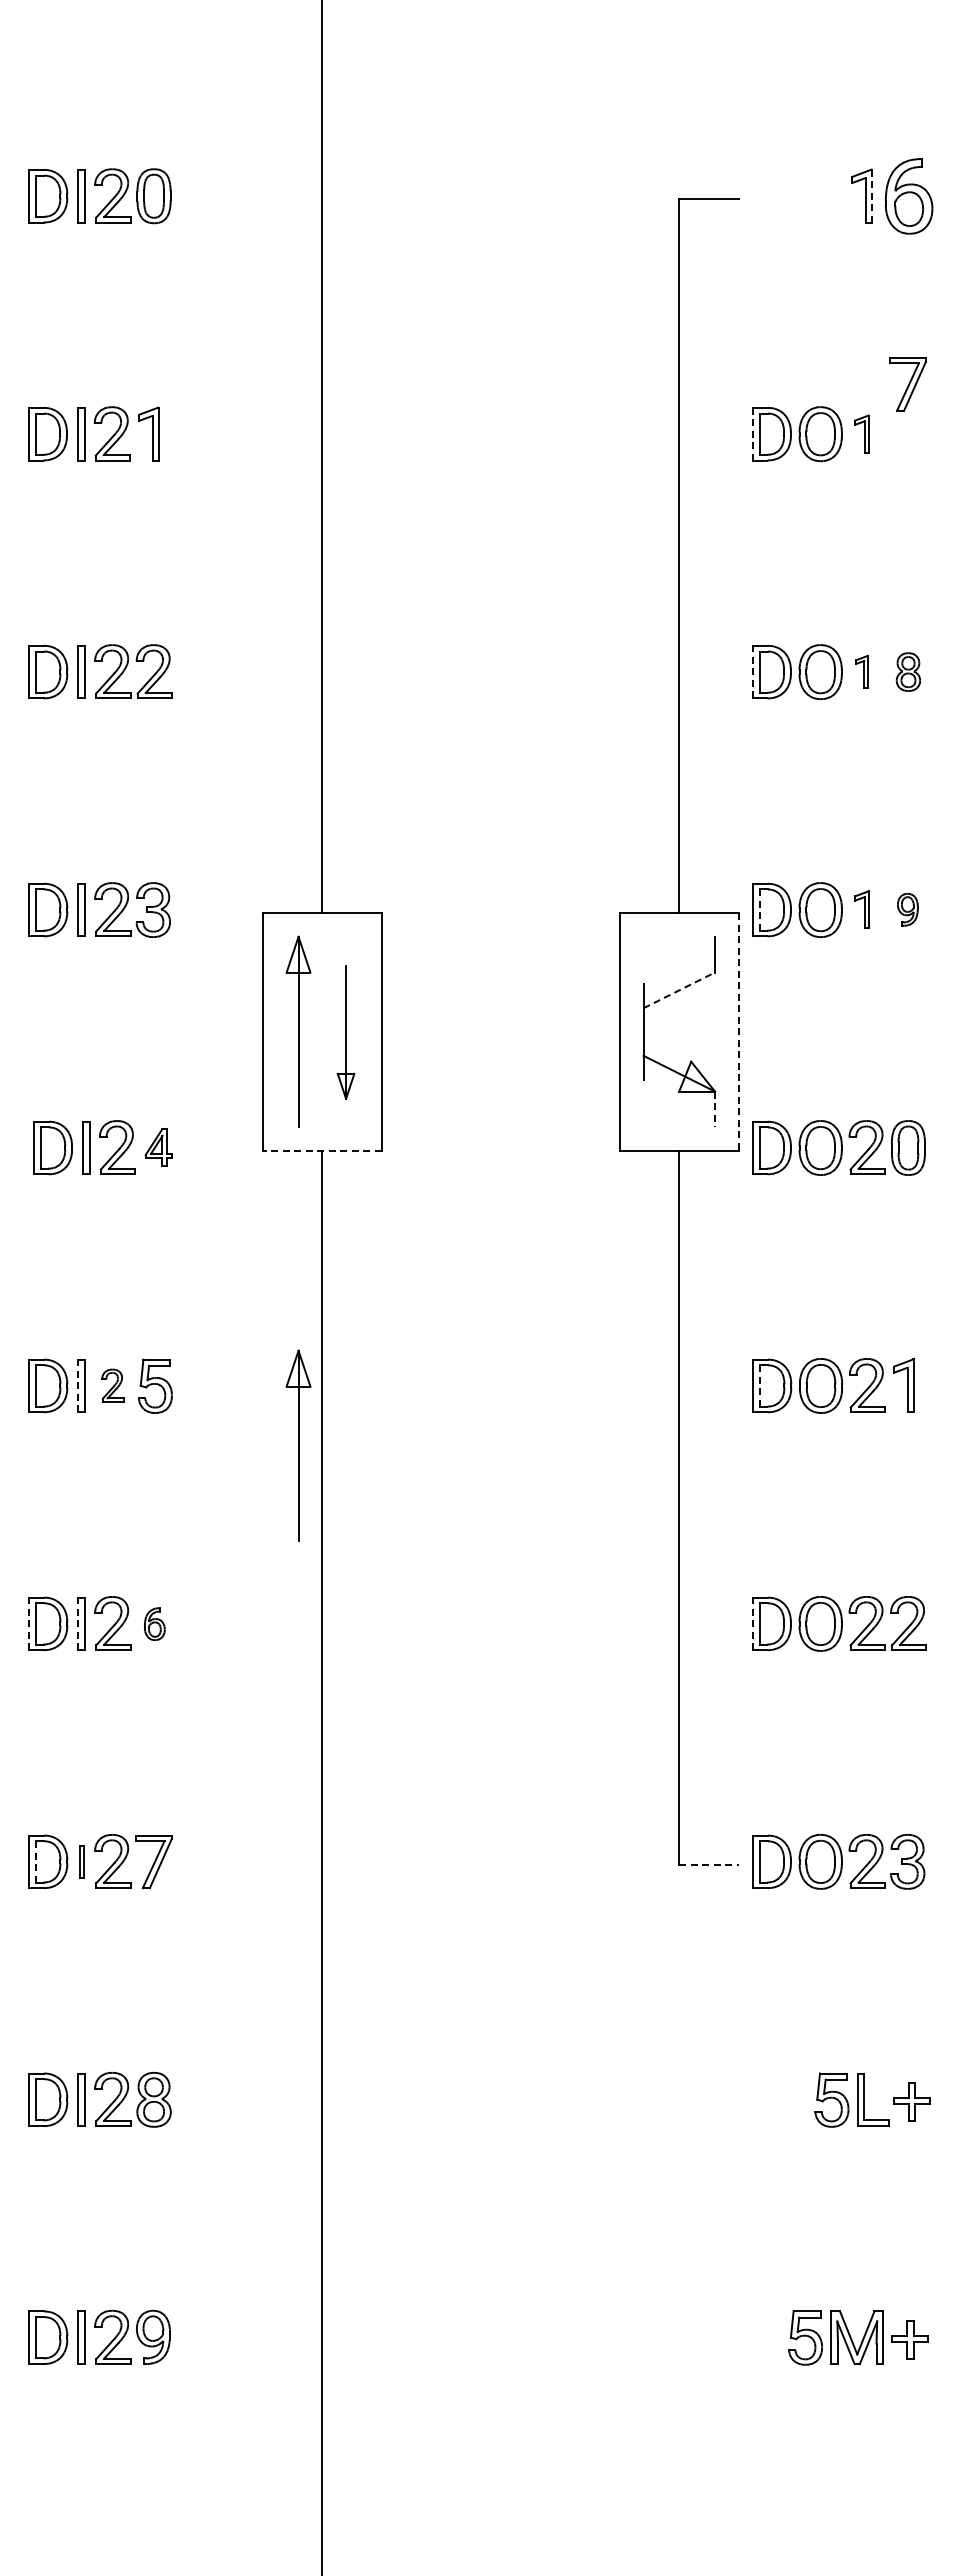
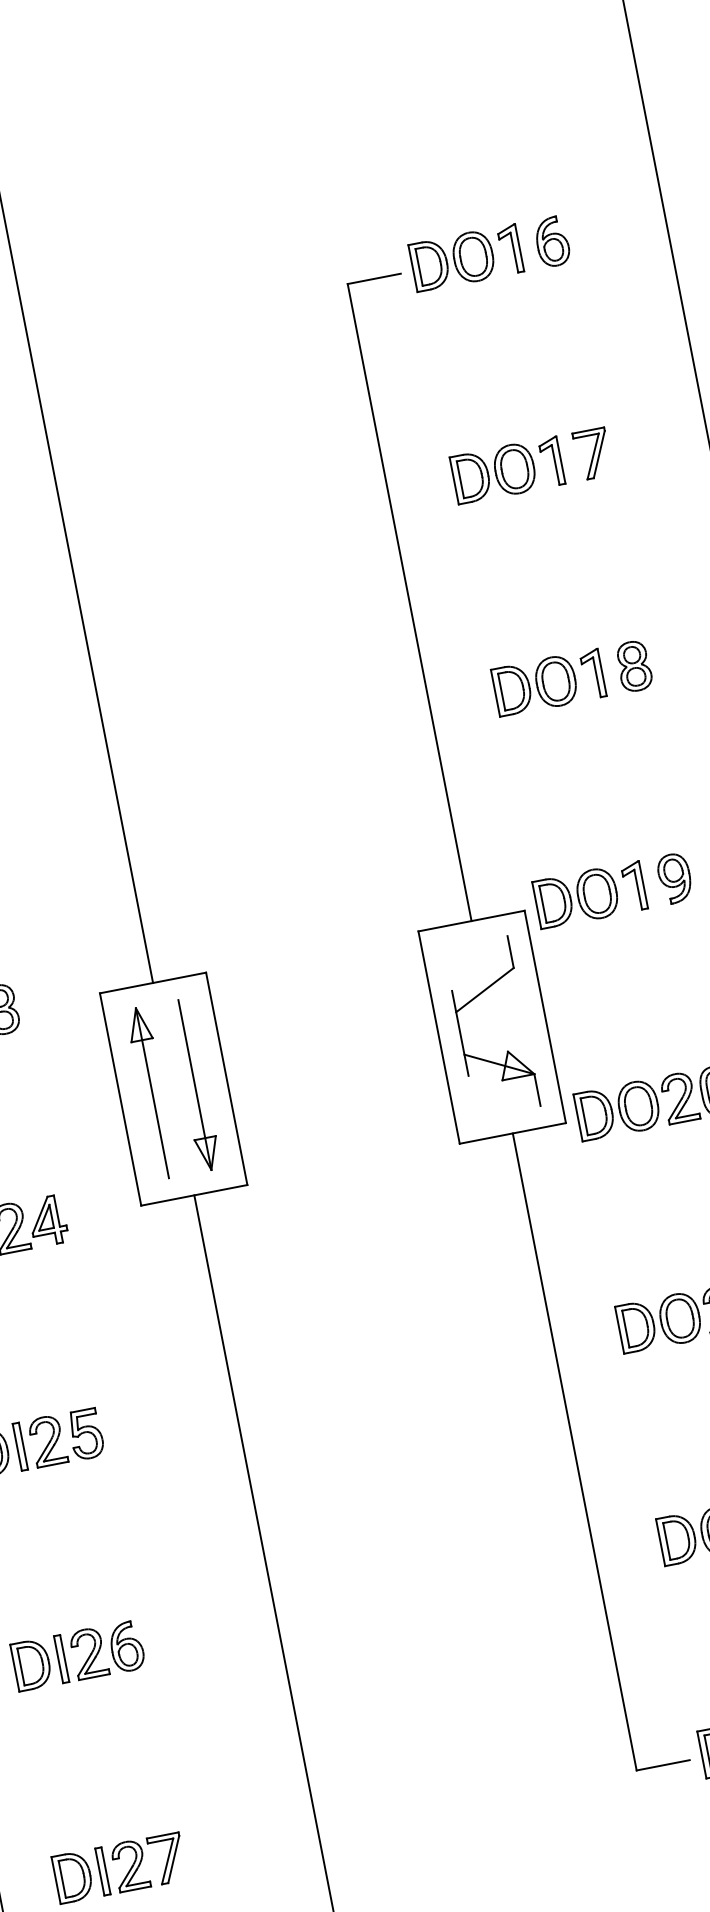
part: (797, 196) -> (452, 261), added
line: (872, 196) -> (519, 248), dashed -> solid
part: (908, 196) -> (551, 241), size x0.71
part: (907, 384) -> (592, 454), moved
line: (752, 433) -> (453, 480), dashed -> solid
part: (861, 433) -> (551, 461), size x1.43
line: (752, 671) -> (495, 692), dashed -> solid
part: (861, 671) -> (592, 673), size x1.67
part: (908, 671) -> (634, 665), size x1.43
part: (861, 909) -> (633, 886), size x1.43
part: (907, 909) -> (674, 878), size x1.67
line: (759, 910) -> (542, 904), dashed -> solid
line: (679, 990) -> (485, 990), dashed -> solid
part: (345, 1032) -> (194, 1085), size x1.43
line: (738, 1032) -> (545, 1017), dashed -> solid
line: (714, 1109) -> (537, 1090), dashed -> solid
part: (158, 1147) -> (47, 1220), size x1.43
line: (321, 1151) -> (193, 1195), dashed -> solid
line: (78, 1385) -> (17, 1446), dashed -> solid
part: (112, 1385) -> (47, 1441), size x1.67
line: (760, 1386) -> (626, 1329), dashed -> solid
part: (298, 1445) -> (224, 1462), removed
line: (29, 1623) -> (14, 1667), dashed -> solid
line: (78, 1623) -> (58, 1659), dashed -> solid
part: (154, 1623) -> (126, 1646), size x1.67
line: (752, 1623) -> (660, 1542), dashed -> solid
line: (36, 1861) -> (62, 1878), dashed -> solid
part: (81, 1861) -> (102, 1871), size x1.67
line: (709, 1864) -> (663, 1764), dashed -> solid

